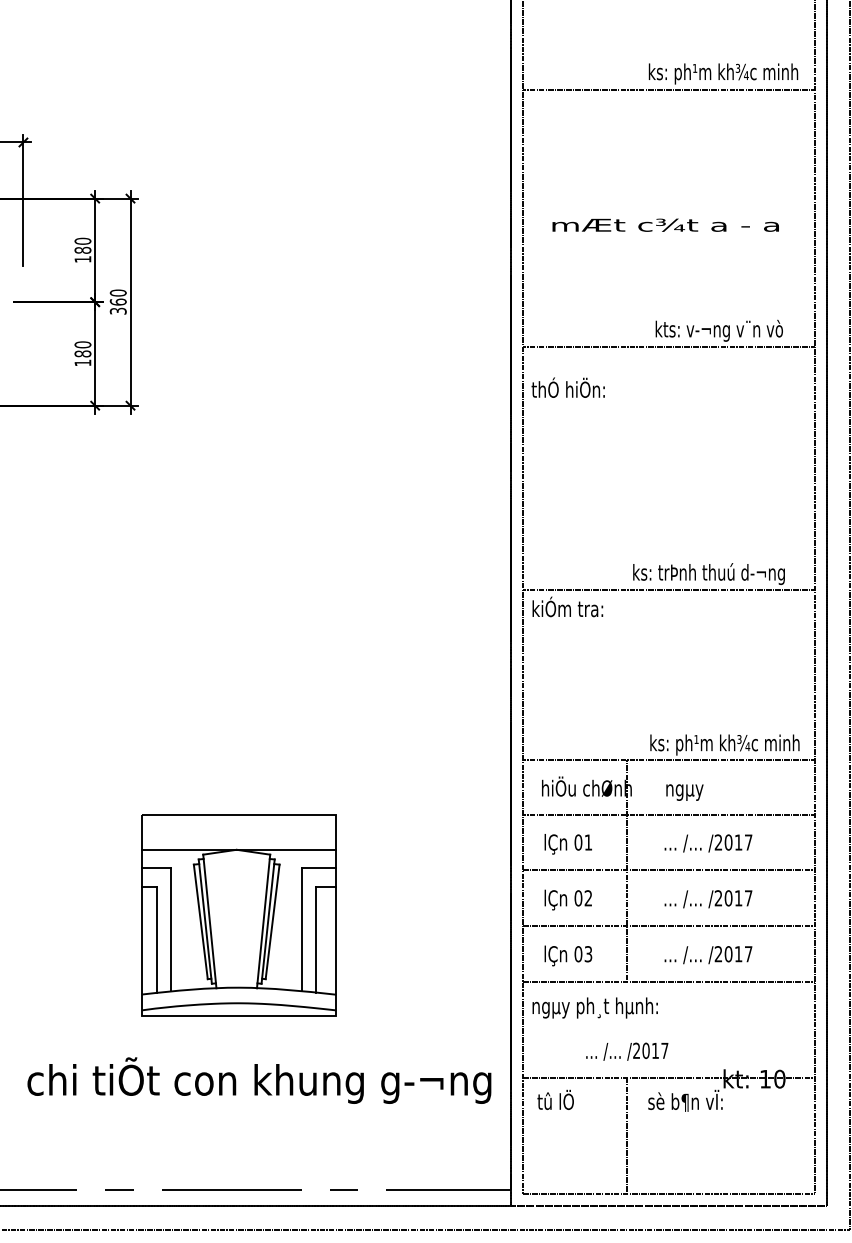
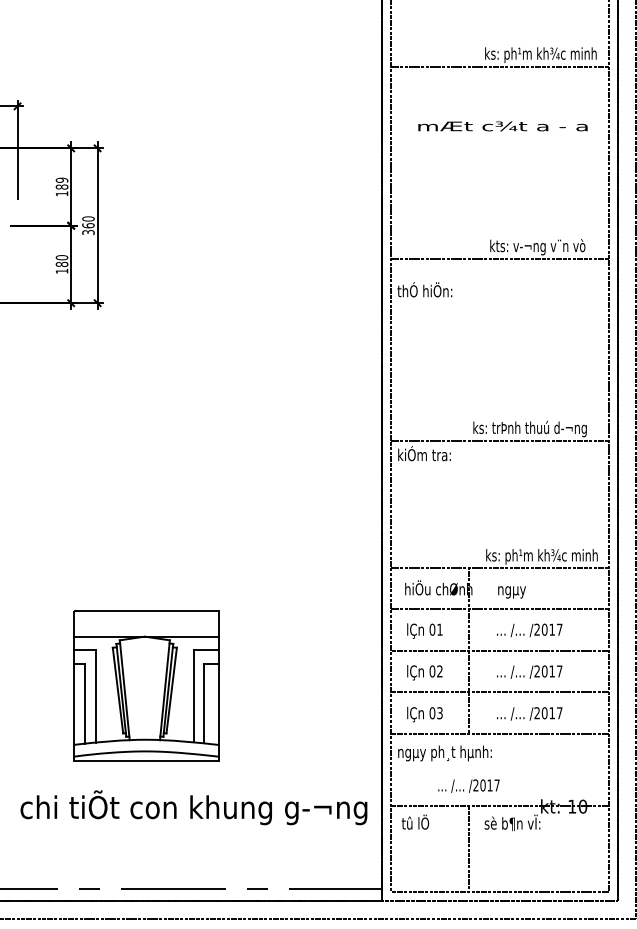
text: (665, 224) -> (502, 125), moved
text: (82, 241) -> (61, 180), 180 -> 189
part: (238, 915) -> (146, 685), moved

